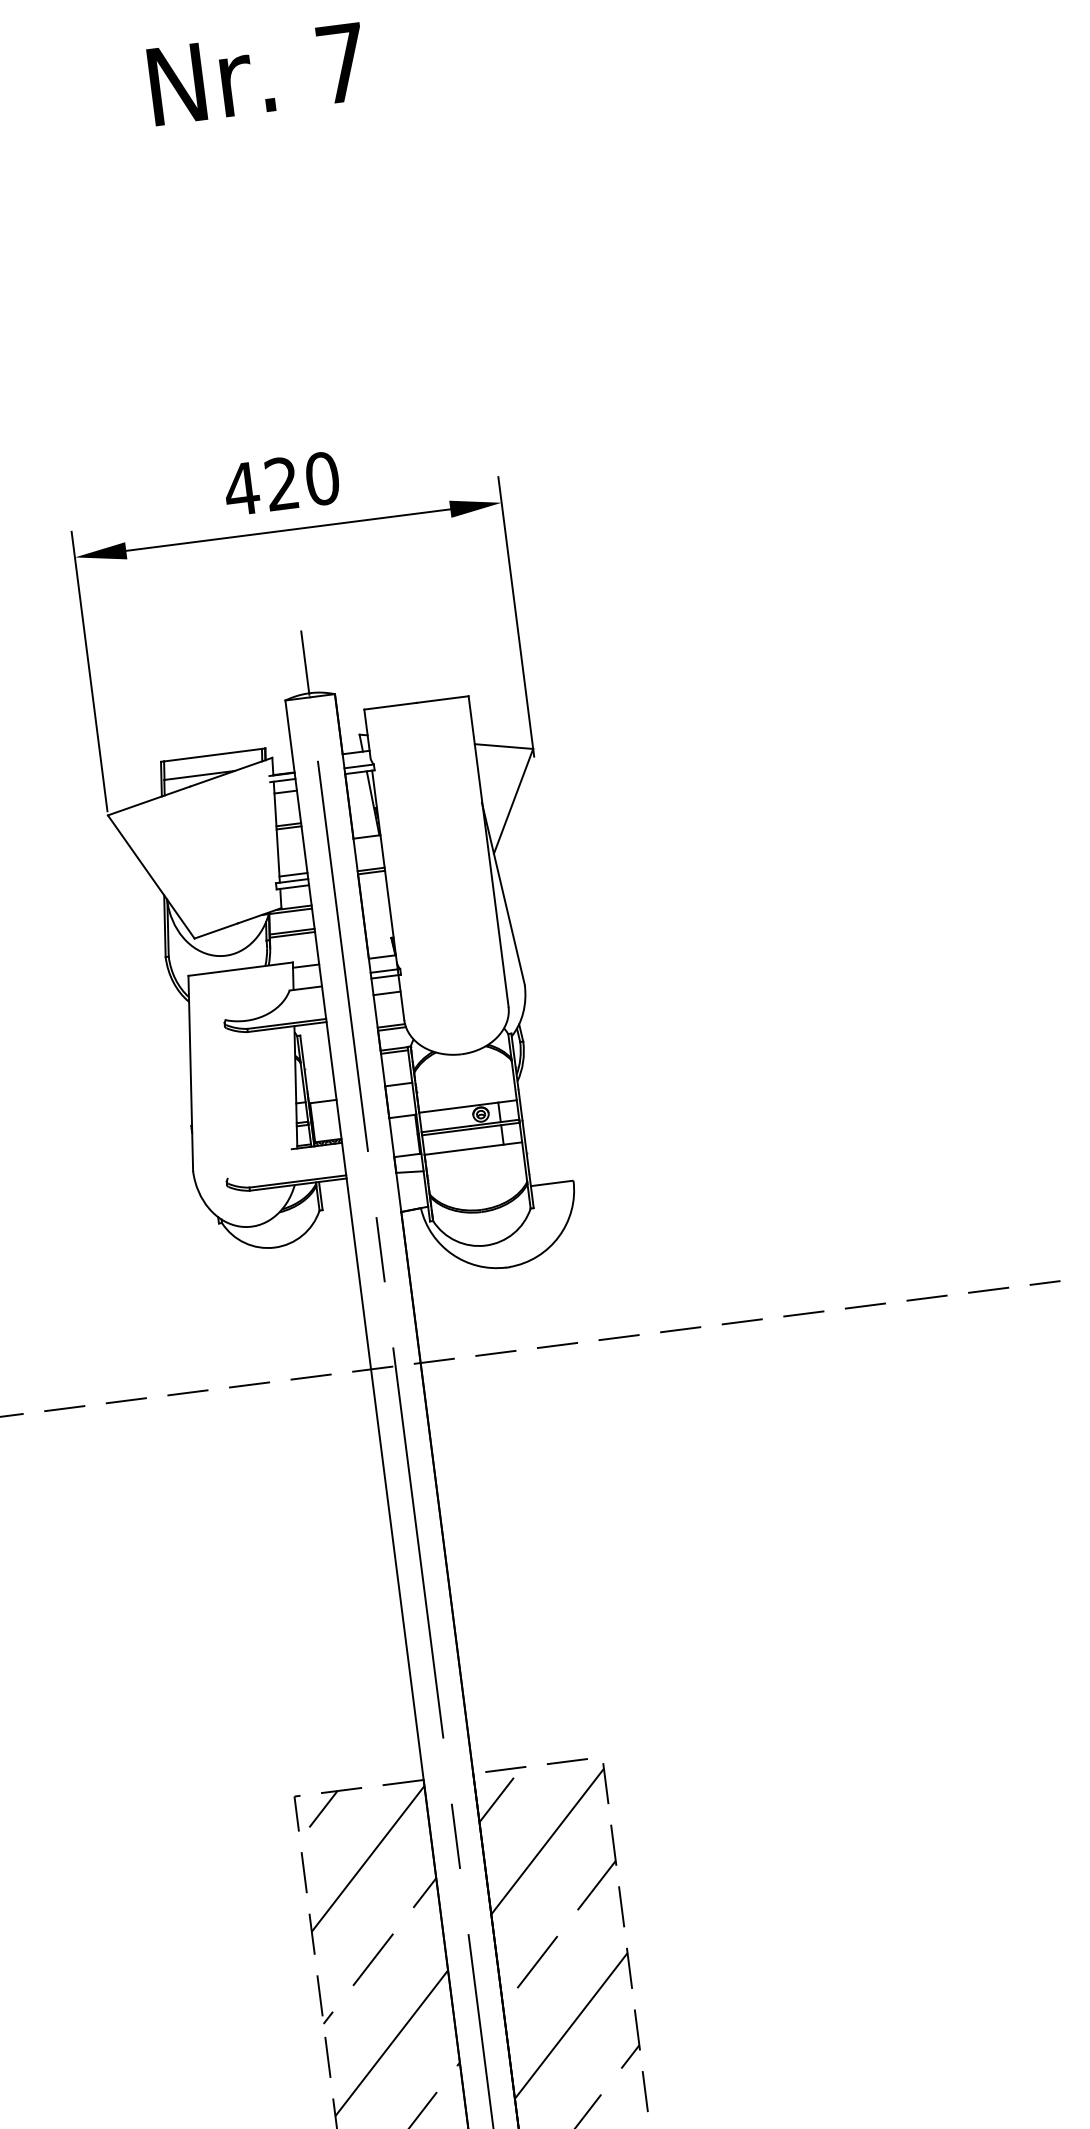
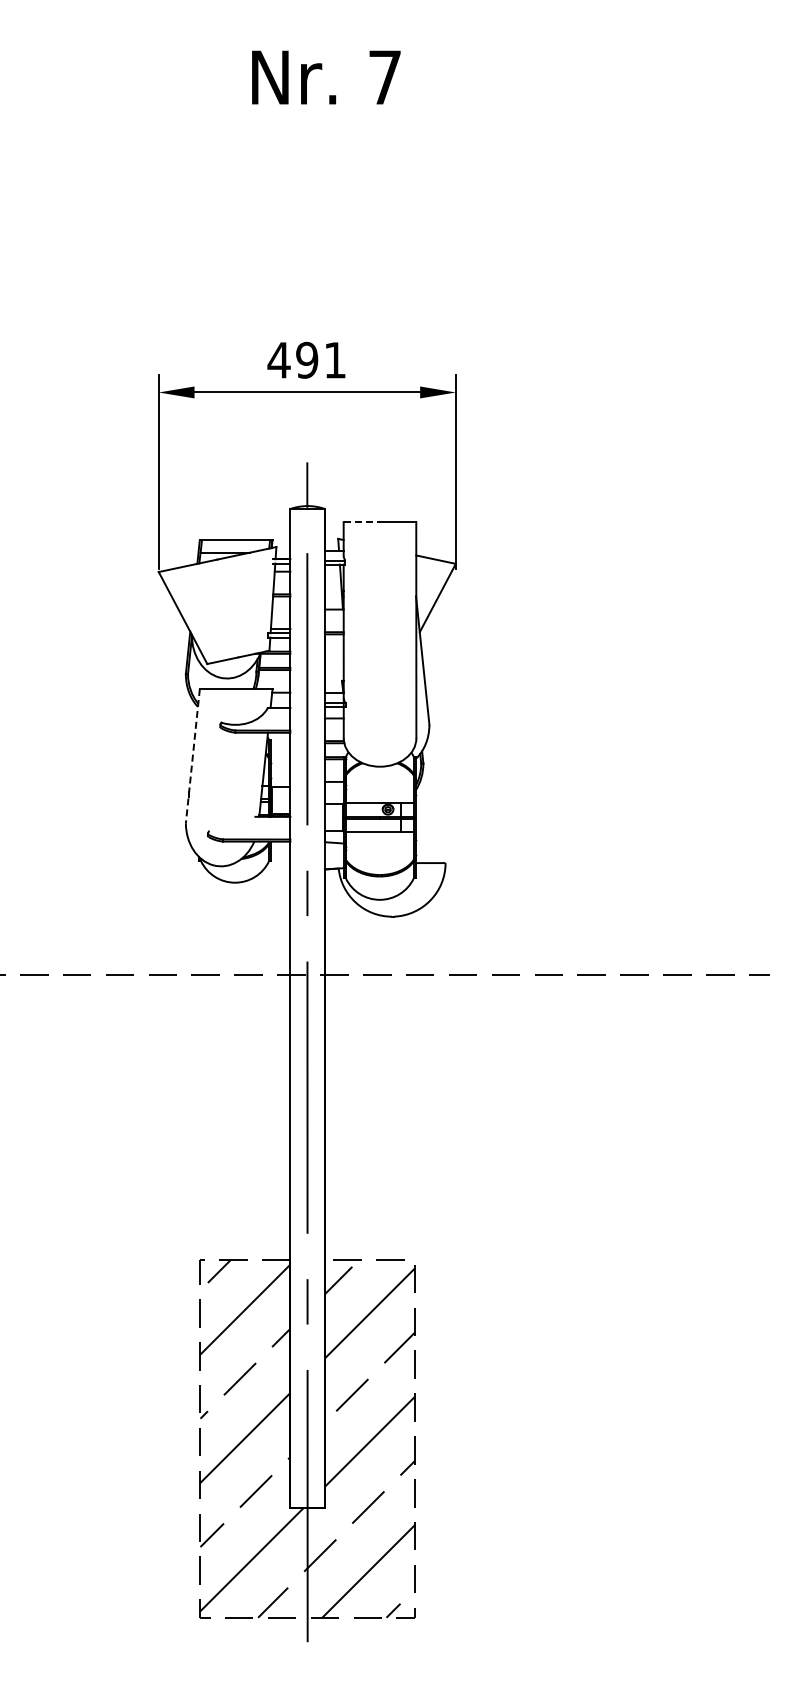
text: (302, 480) -> (321, 359), 420 -> 491
line: (391, 706) -> (362, 522), solid -> dashed
line: (190, 1074) -> (192, 756), solid -> dashed

